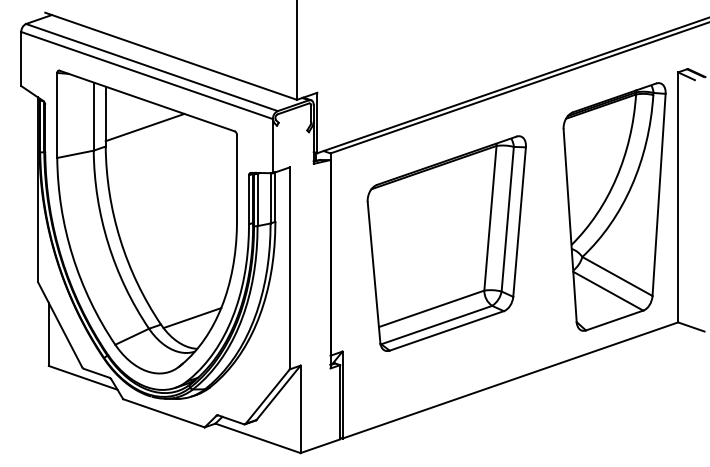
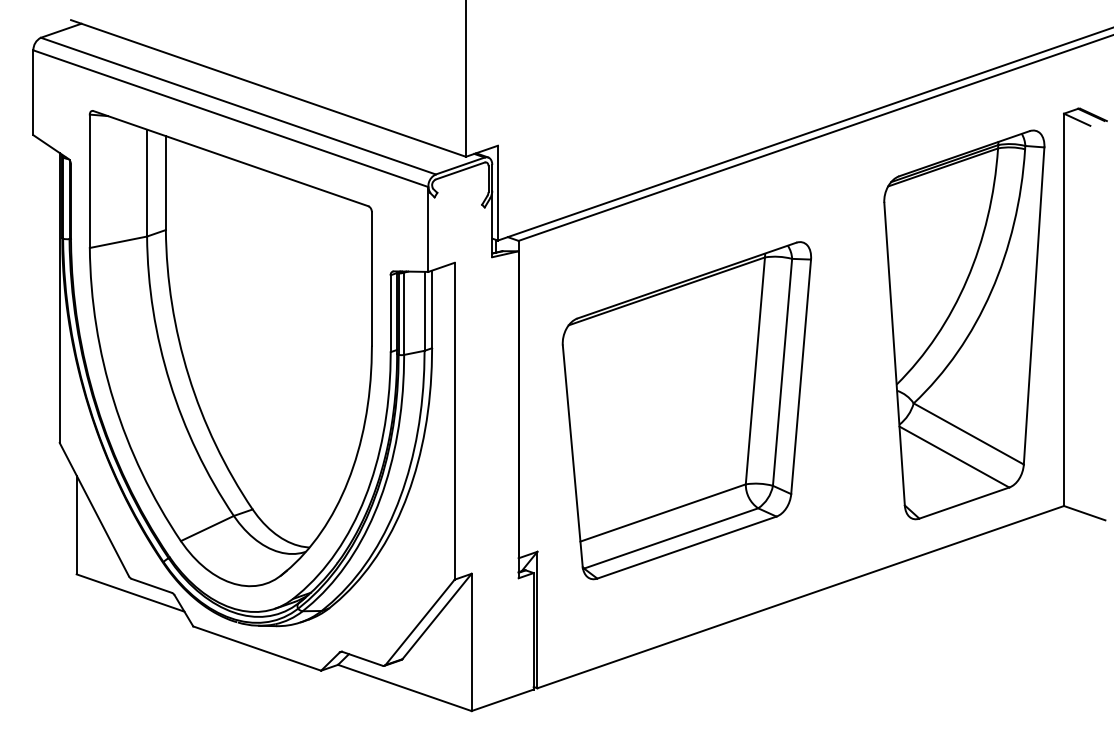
line: (144, 127) -> (226, 200), removed
part: (446, 243) -> (686, 410), moved
line: (192, 318) -> (302, 499), removed

